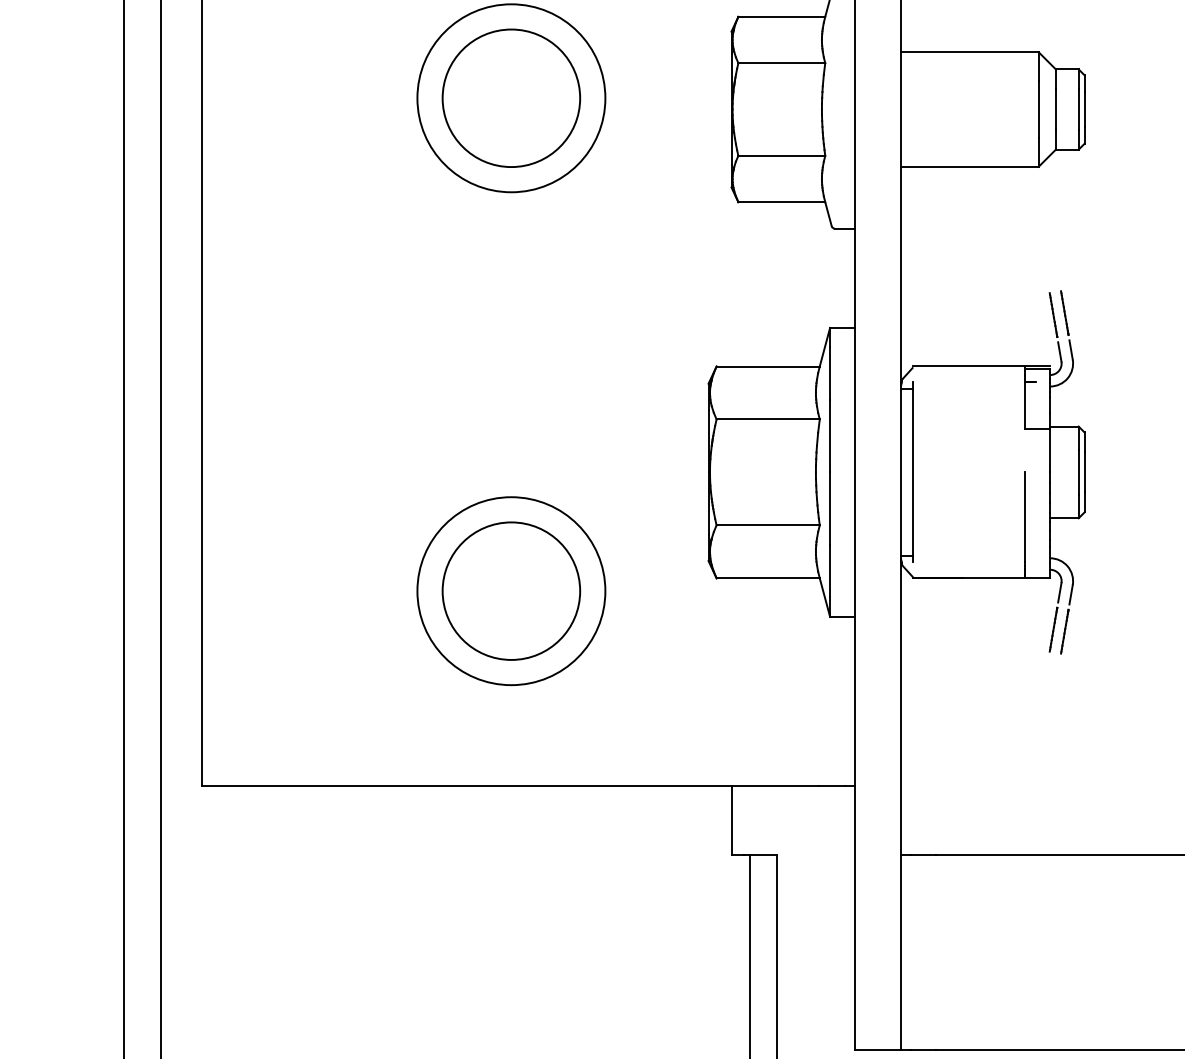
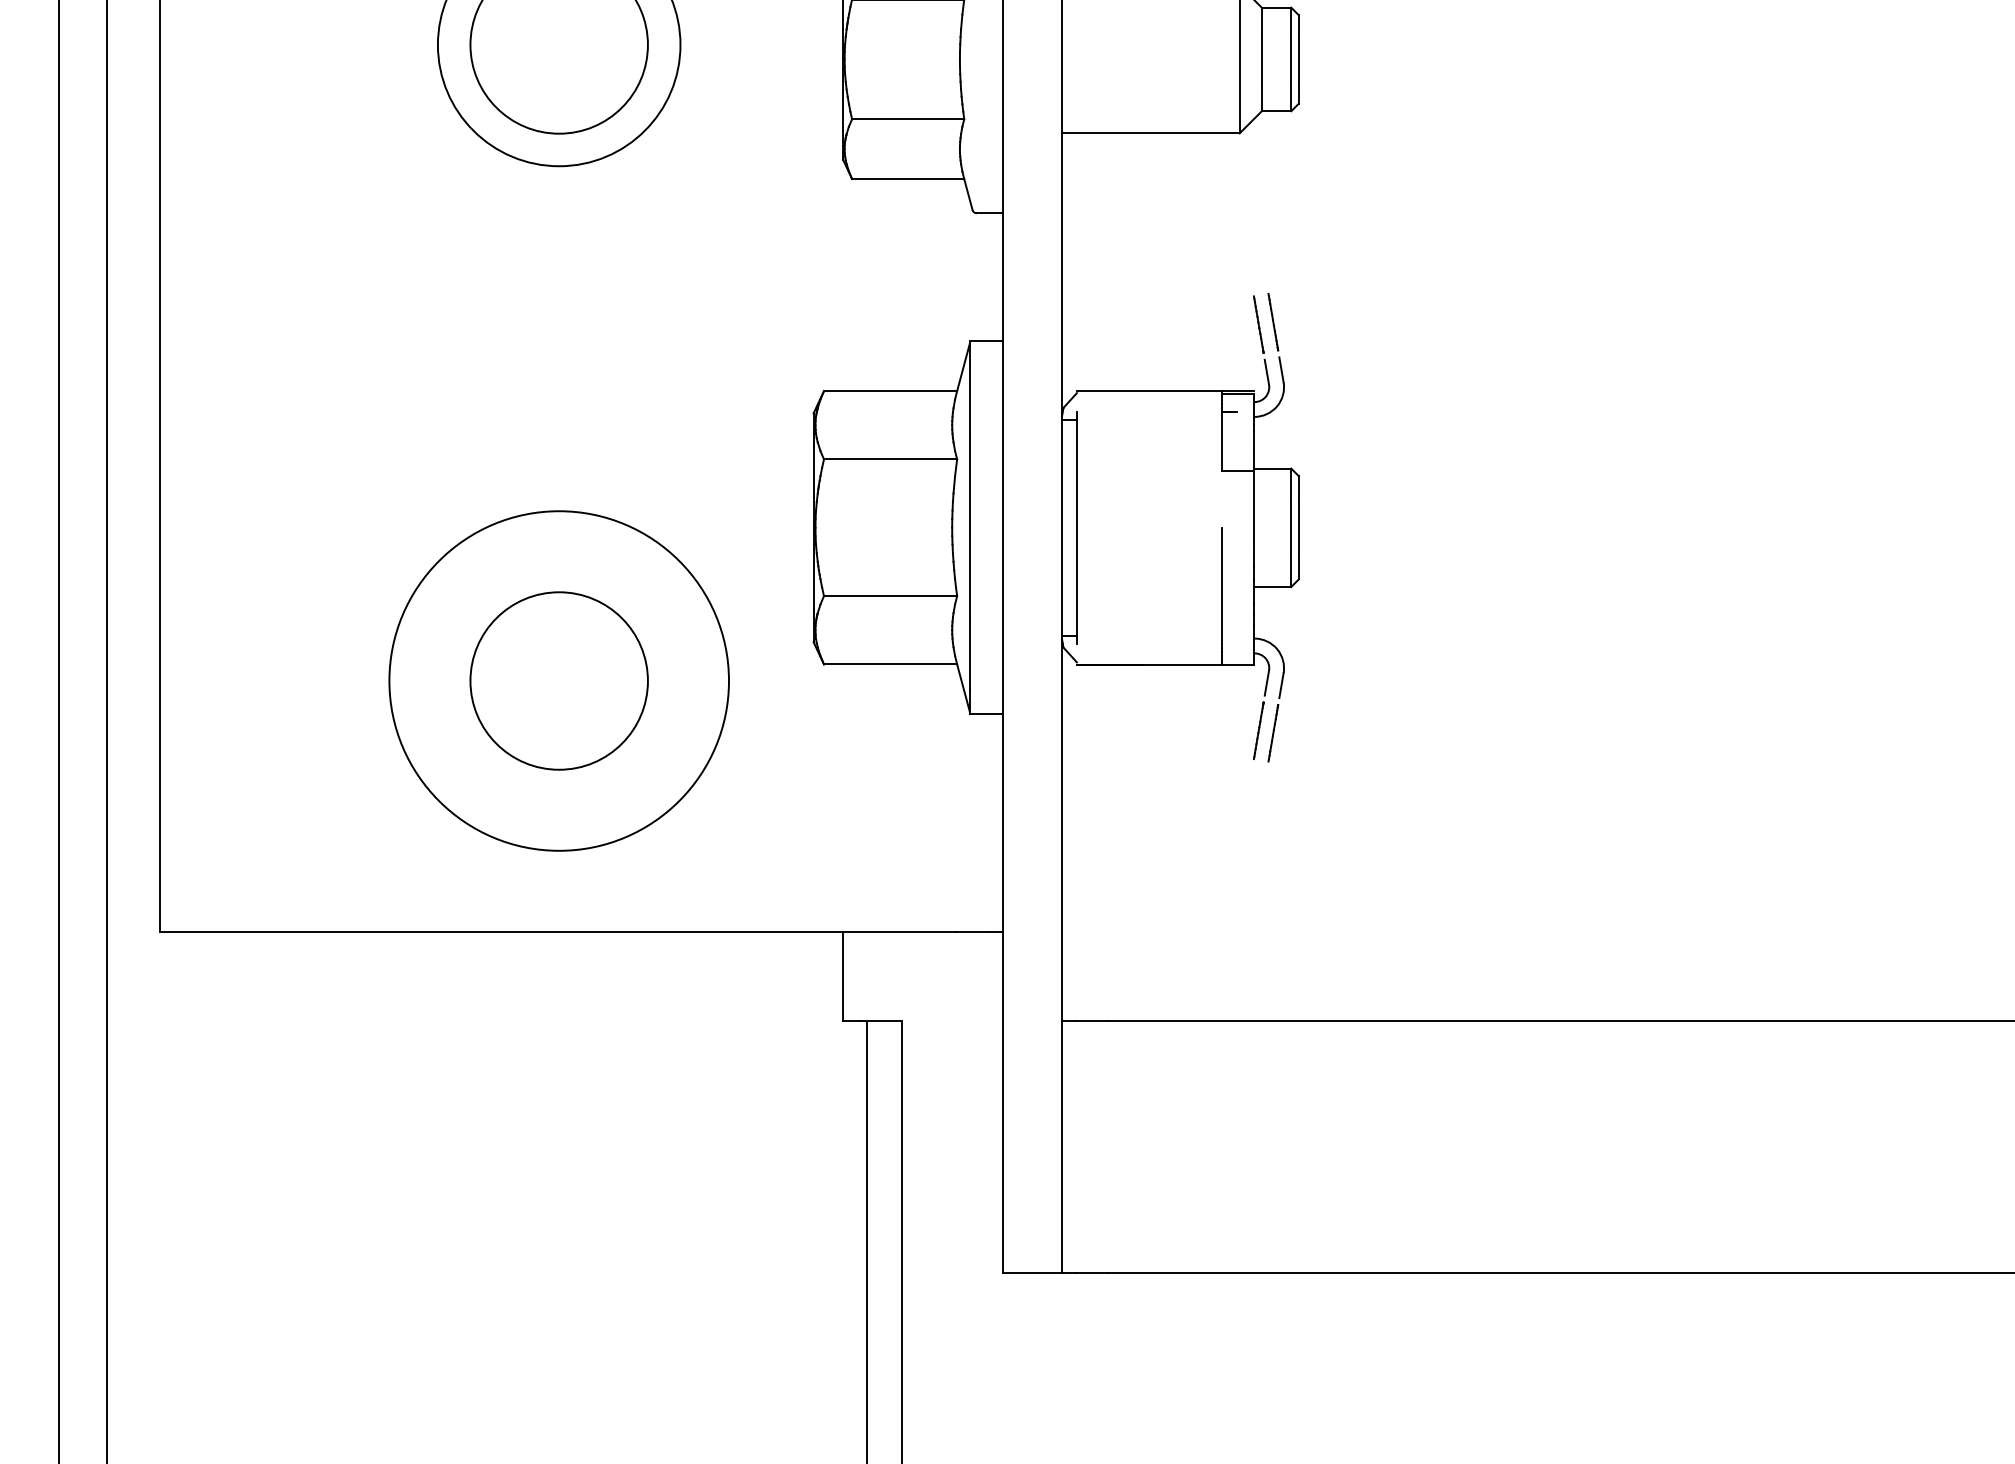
circle: (510, 590) -> (558, 680), size x1.4

